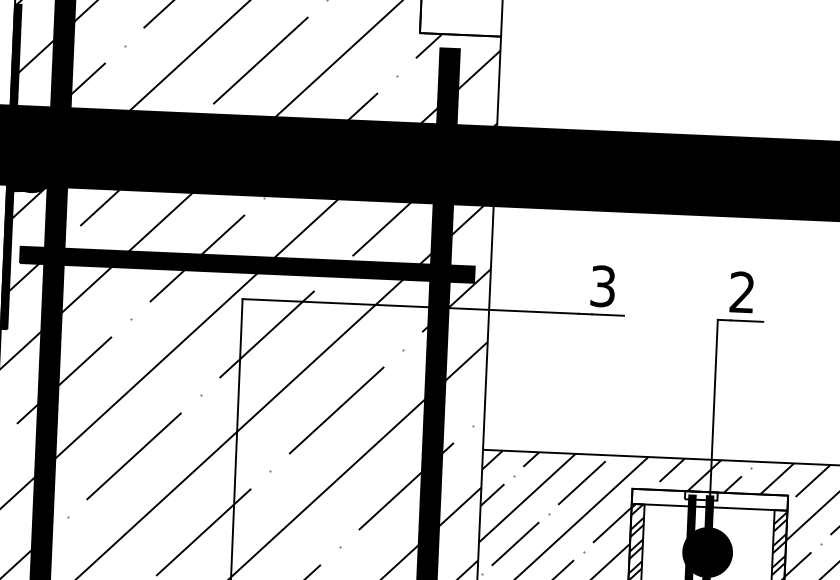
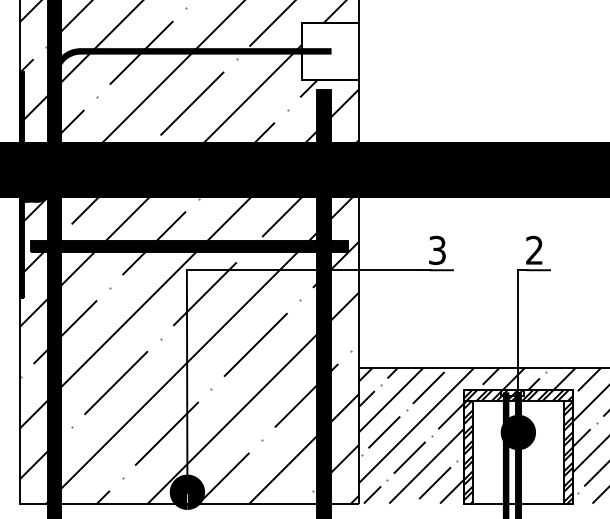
hatch: (710, 499) -> (518, 395), added

